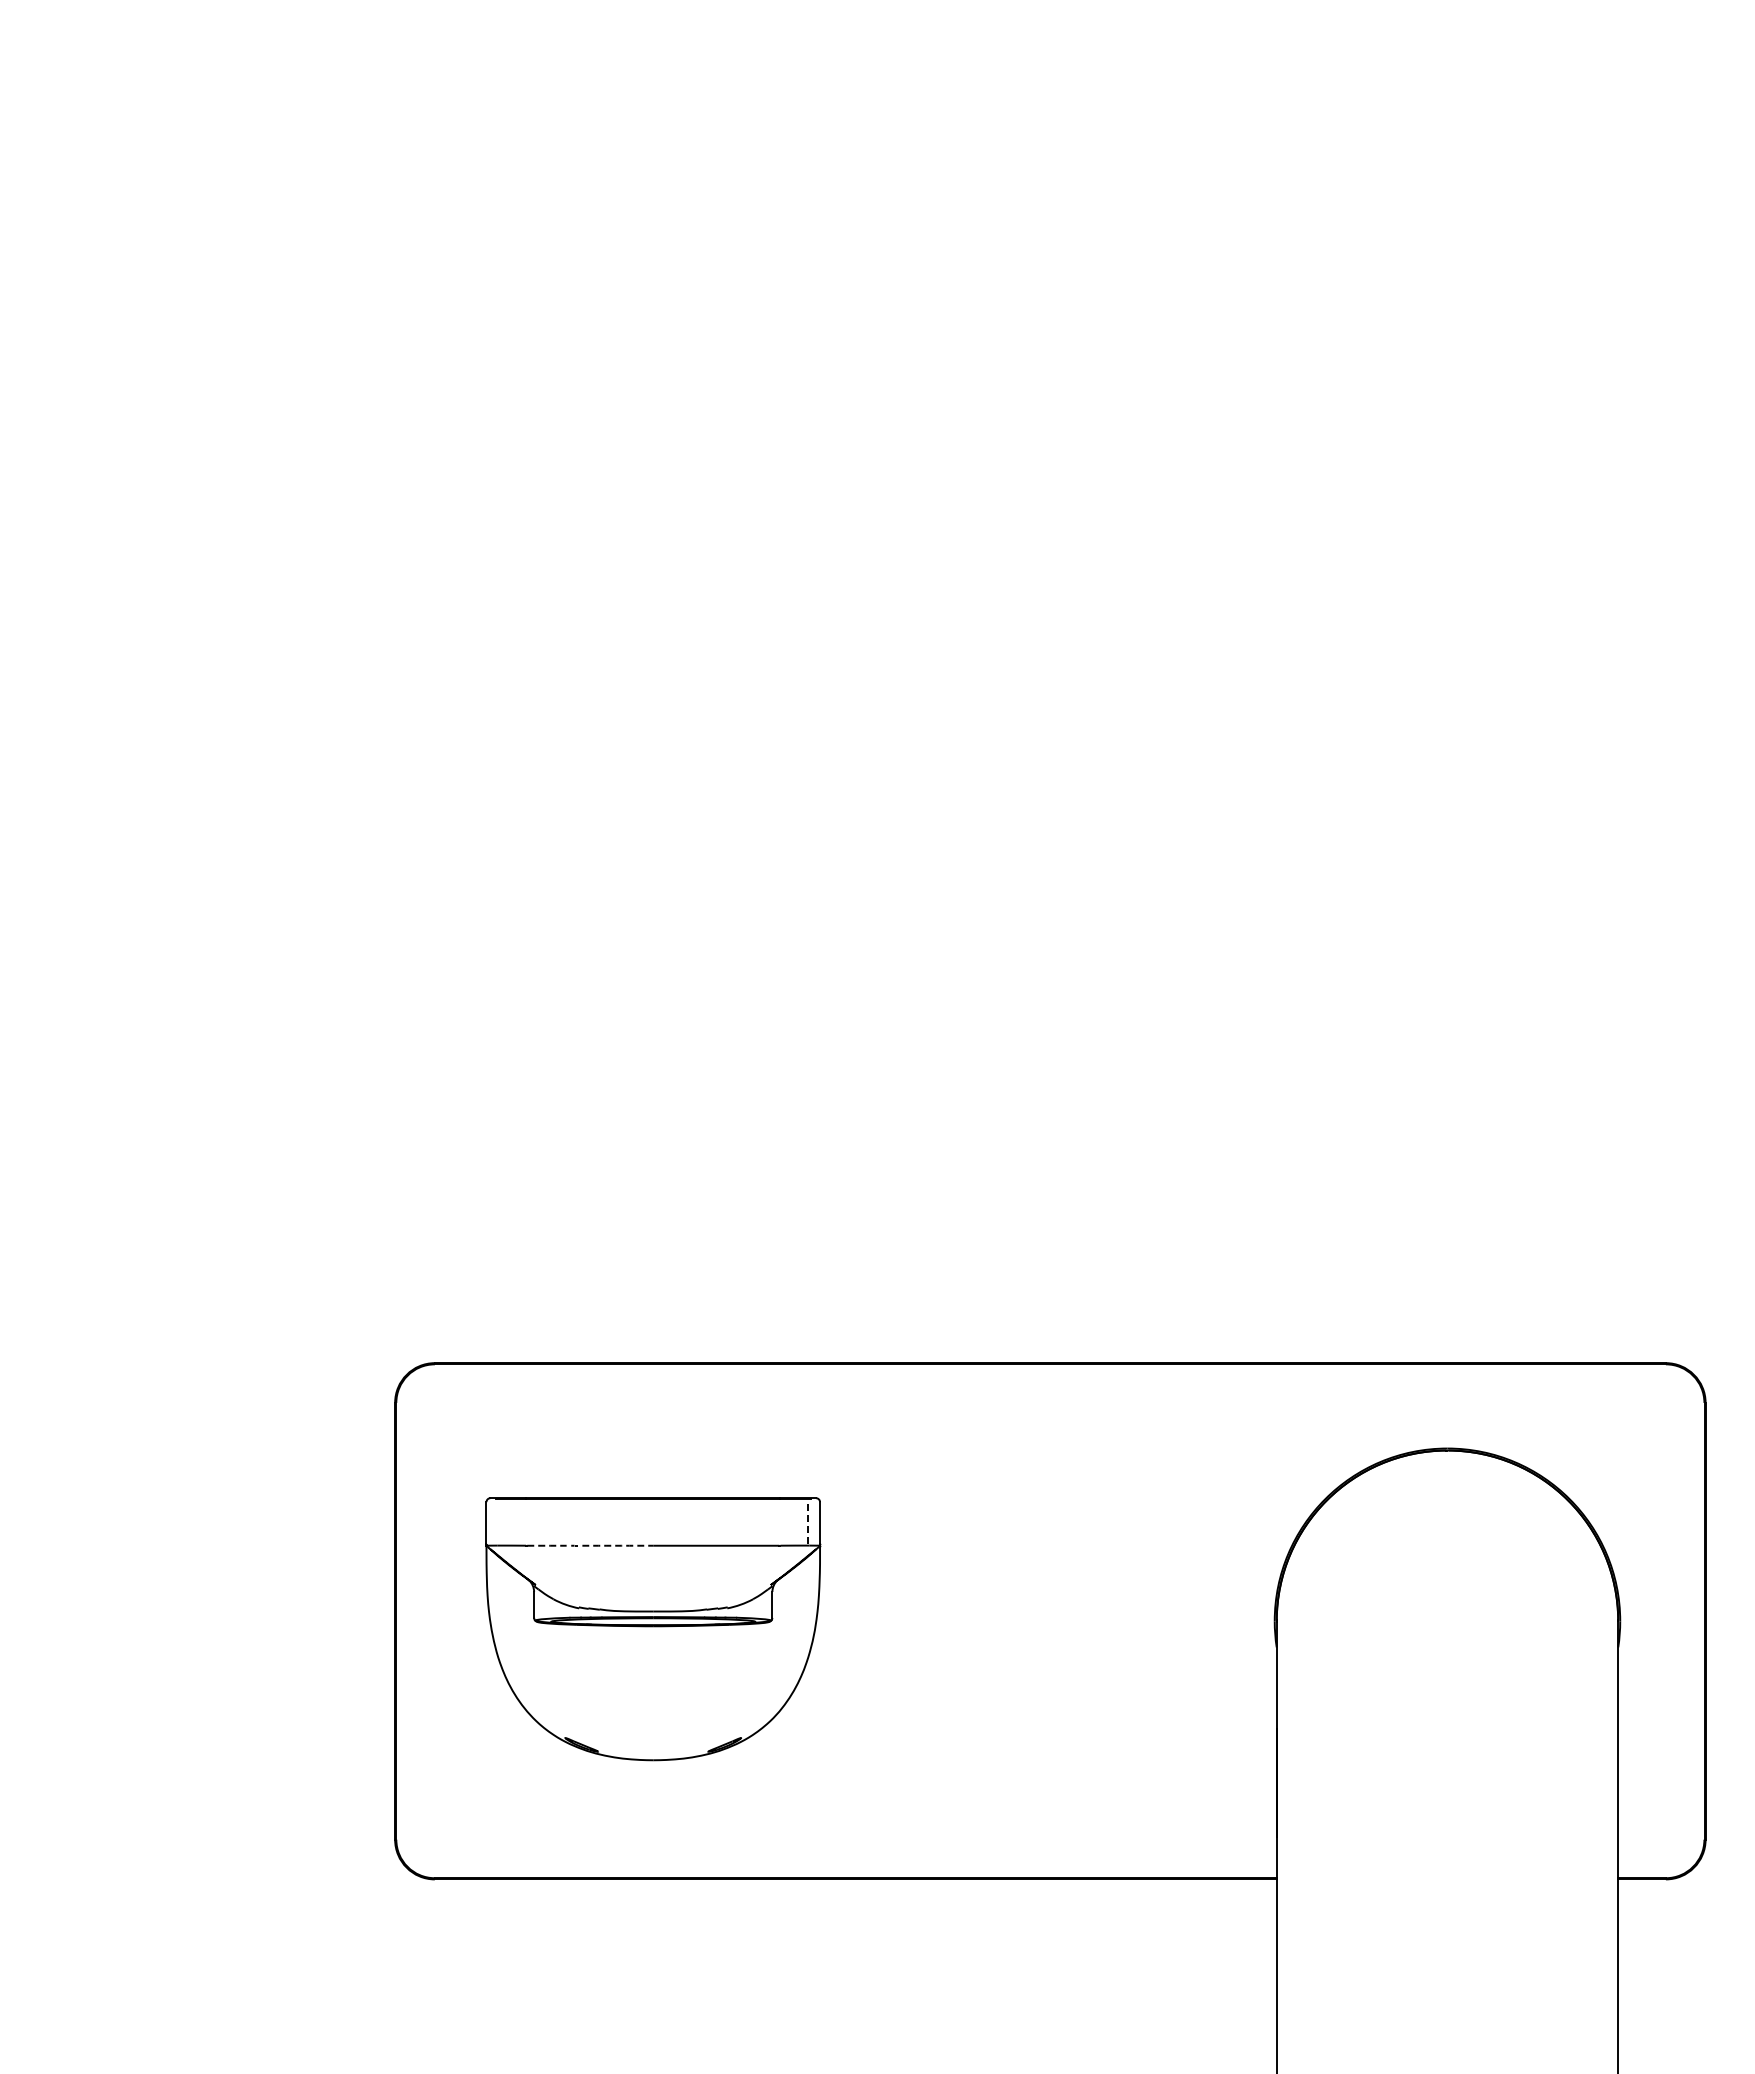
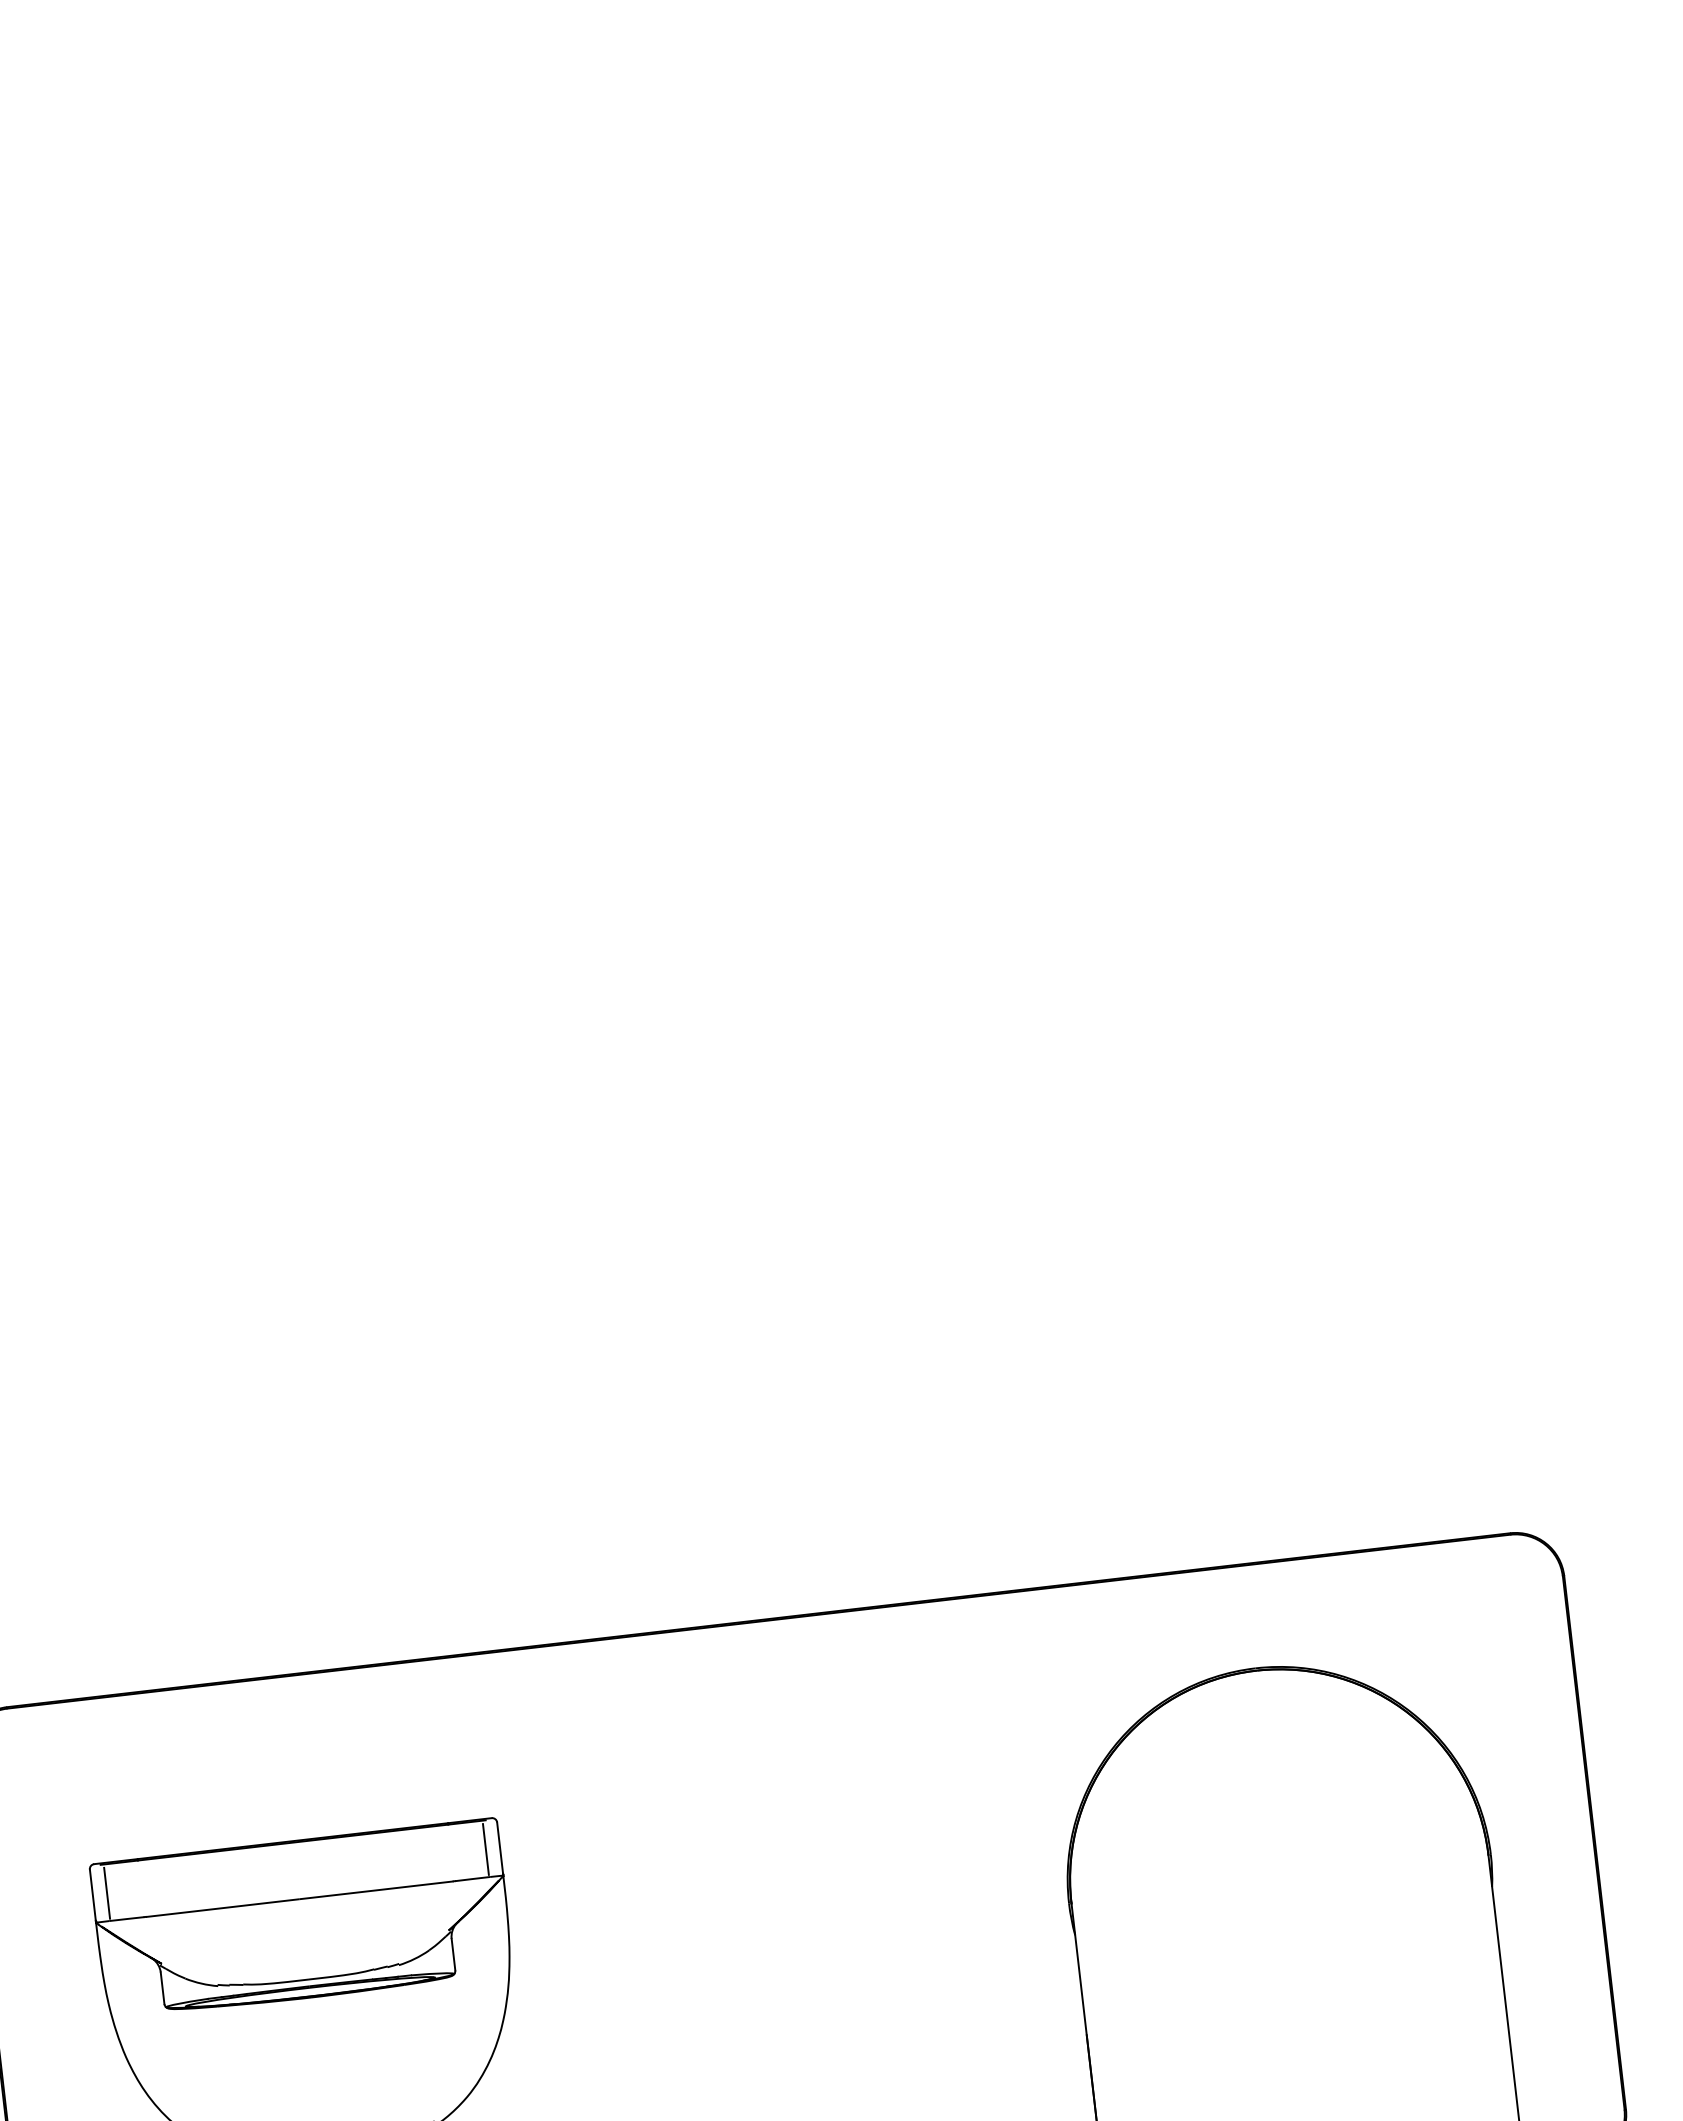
line: (498, 1522) -> (107, 1892), added
line: (808, 1522) -> (485, 1848), dashed -> solid
arc: (590, 1545) -> (223, 1907), dashed -> solid

